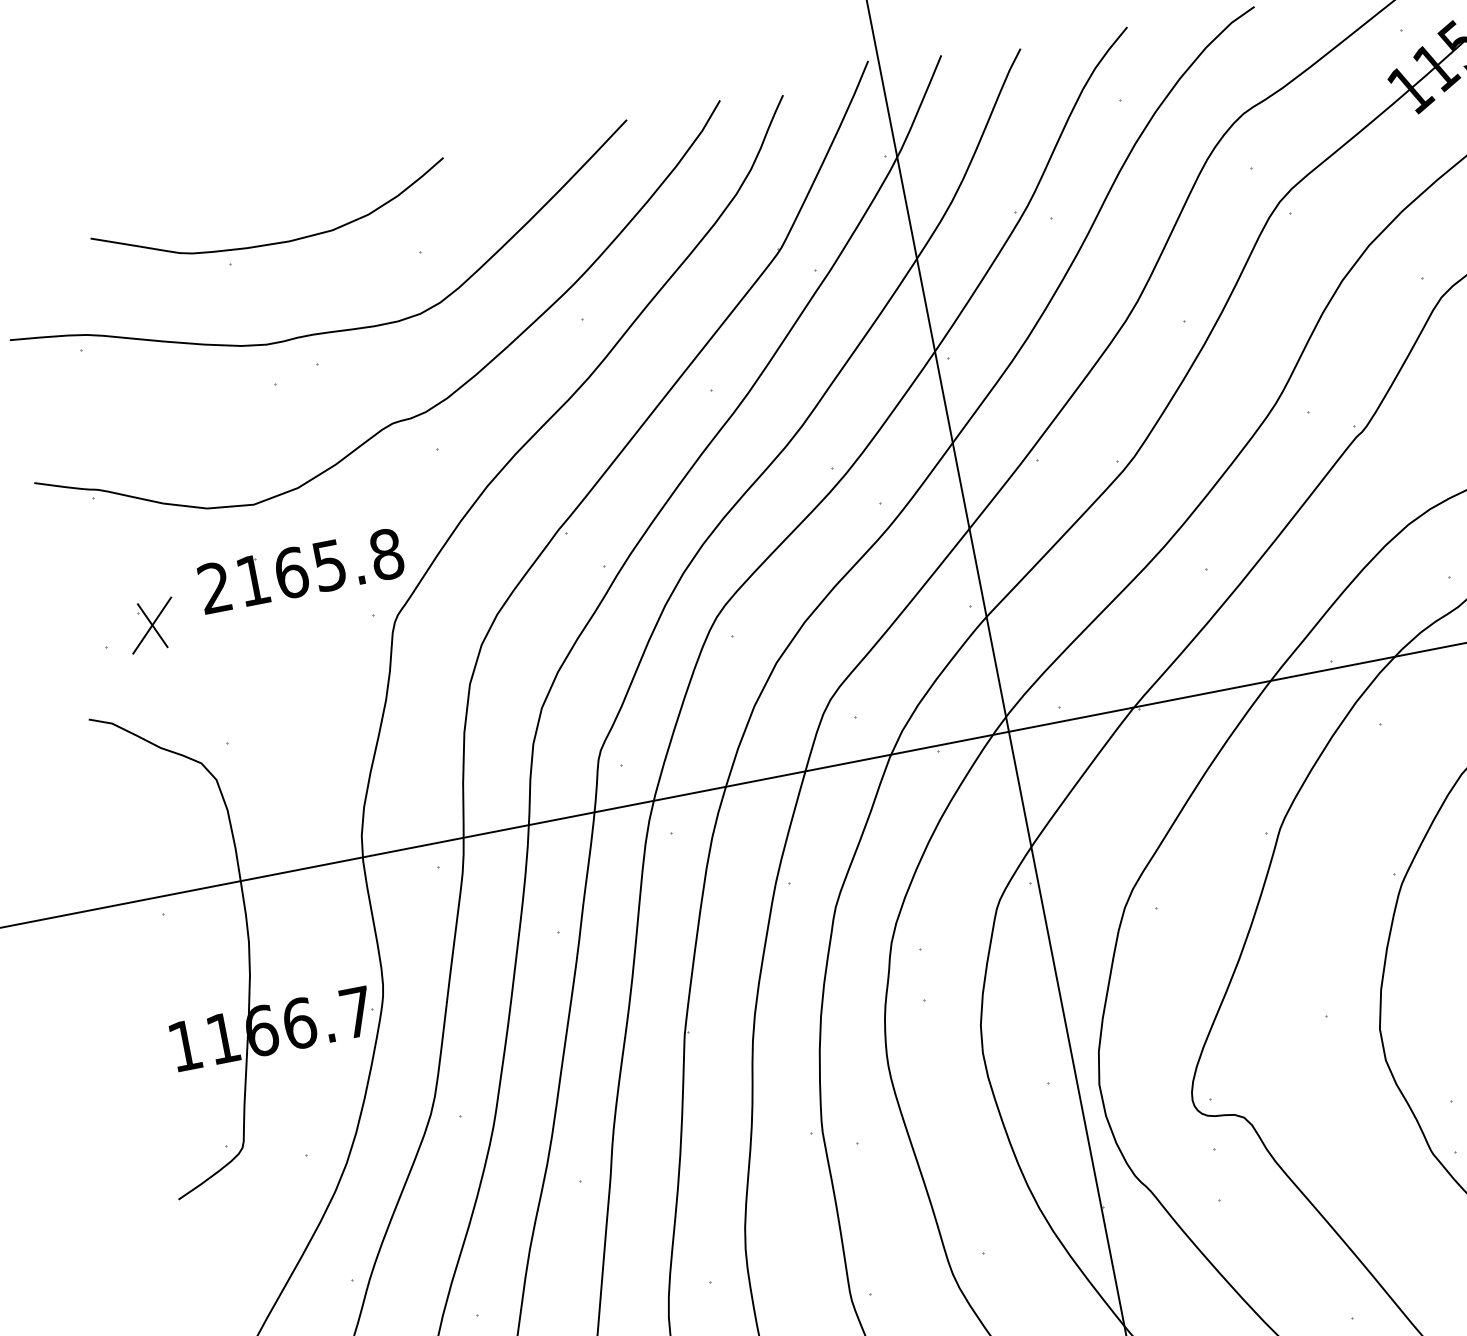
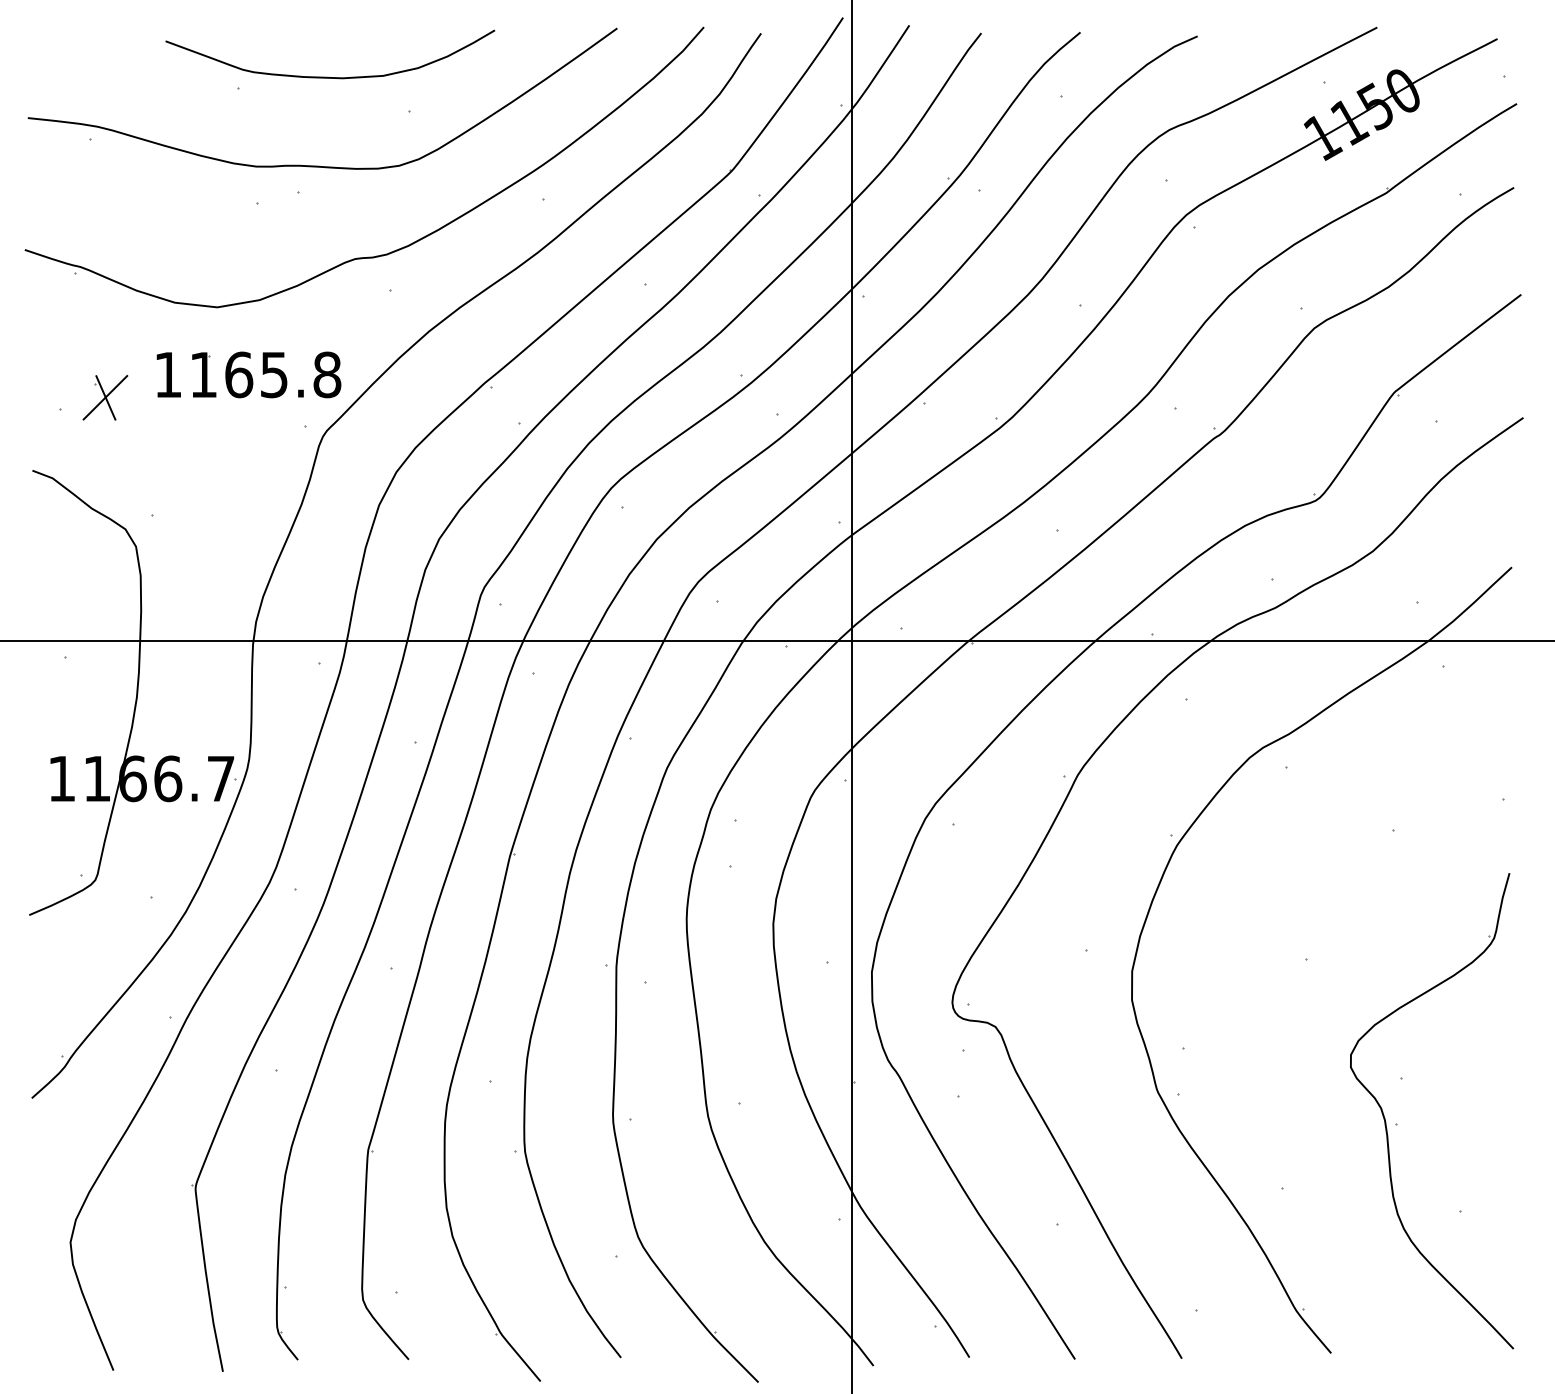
curve: (273, 242) -> (328, 76), moved
text: (214, 587) -> (167, 374), 2165.8 -> 1165.8

